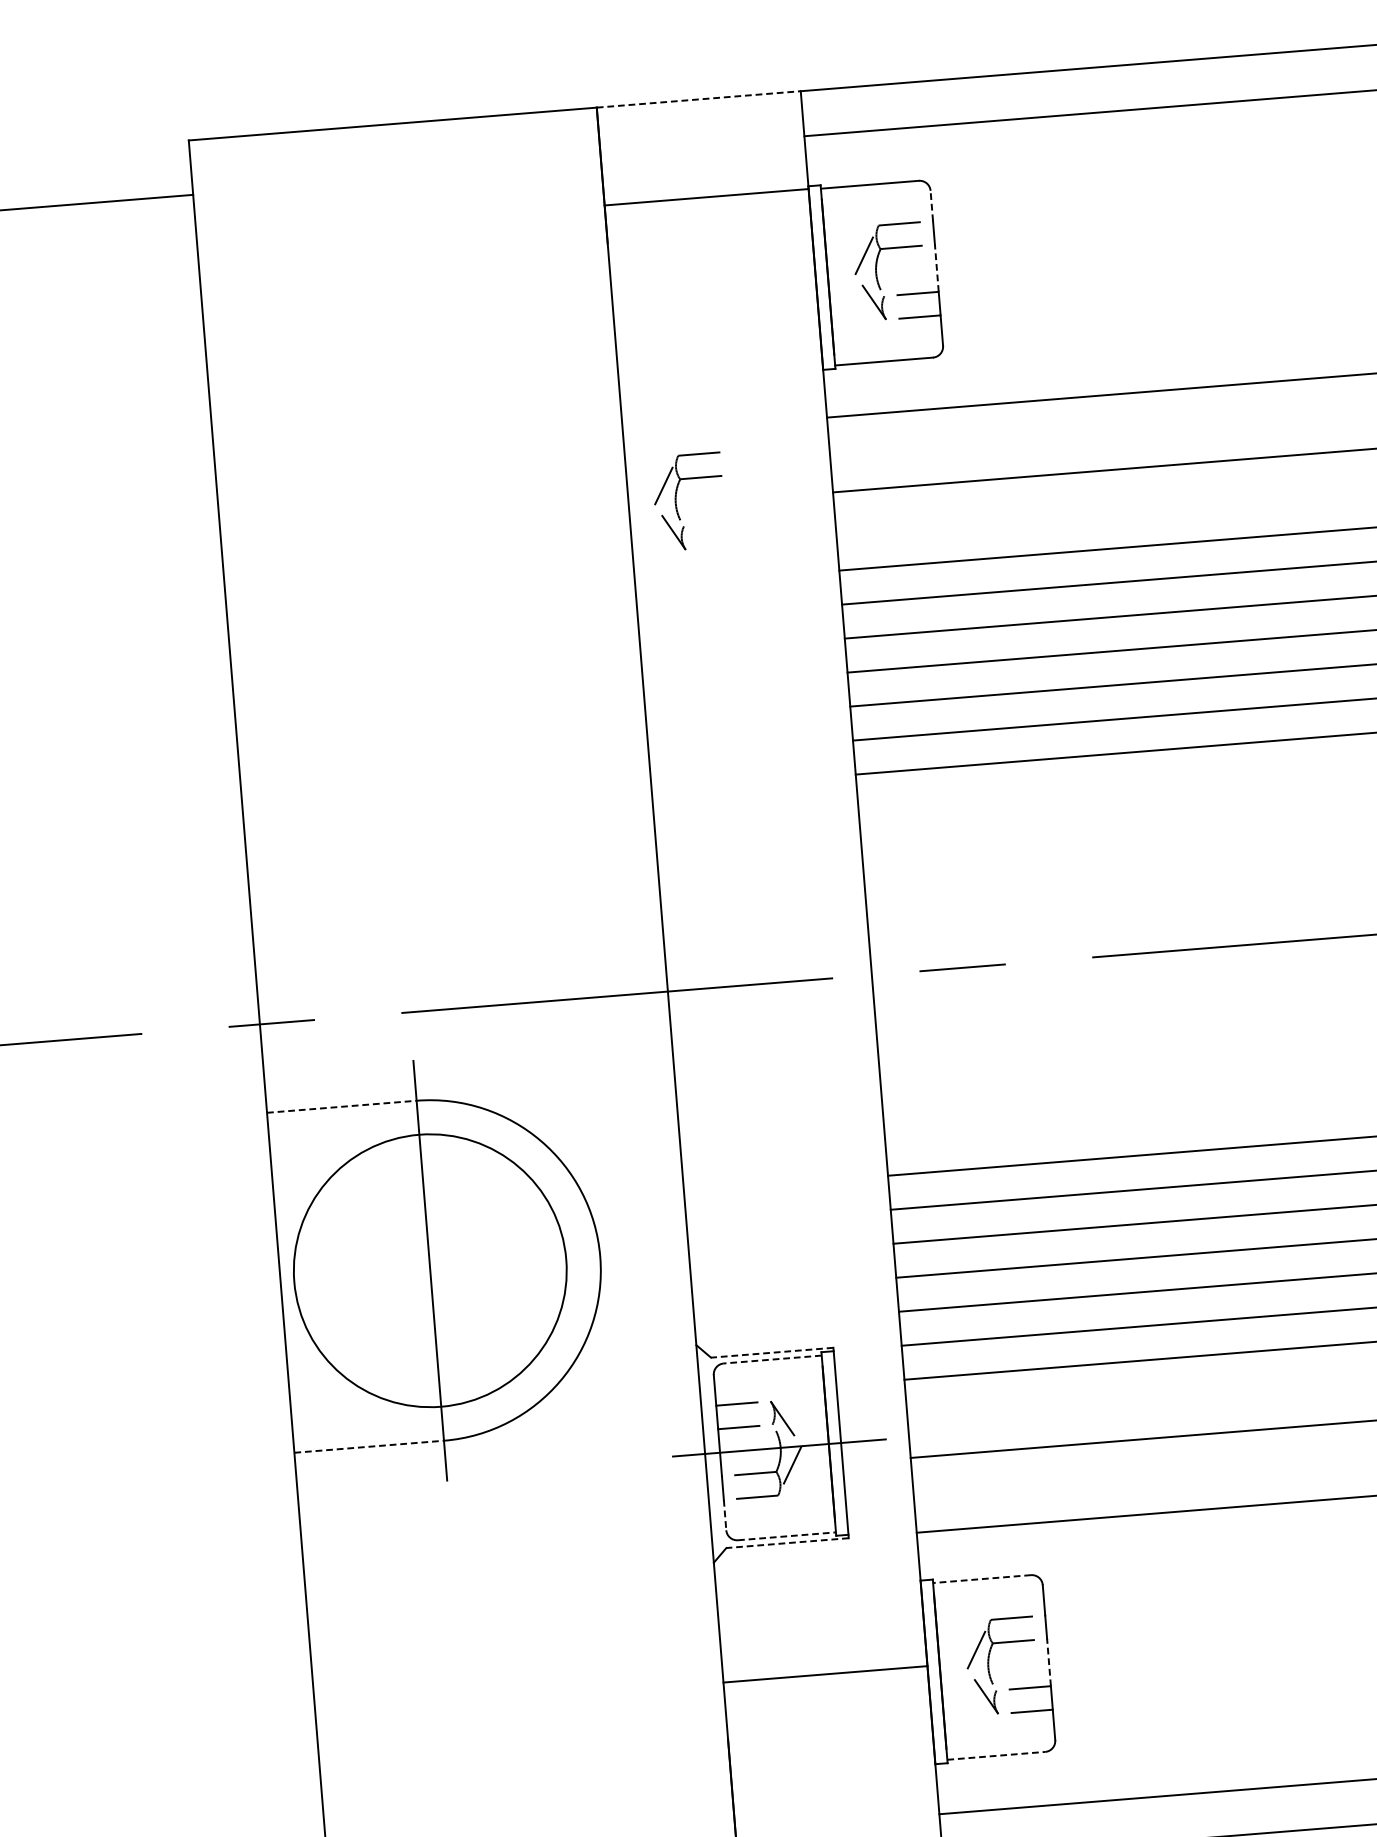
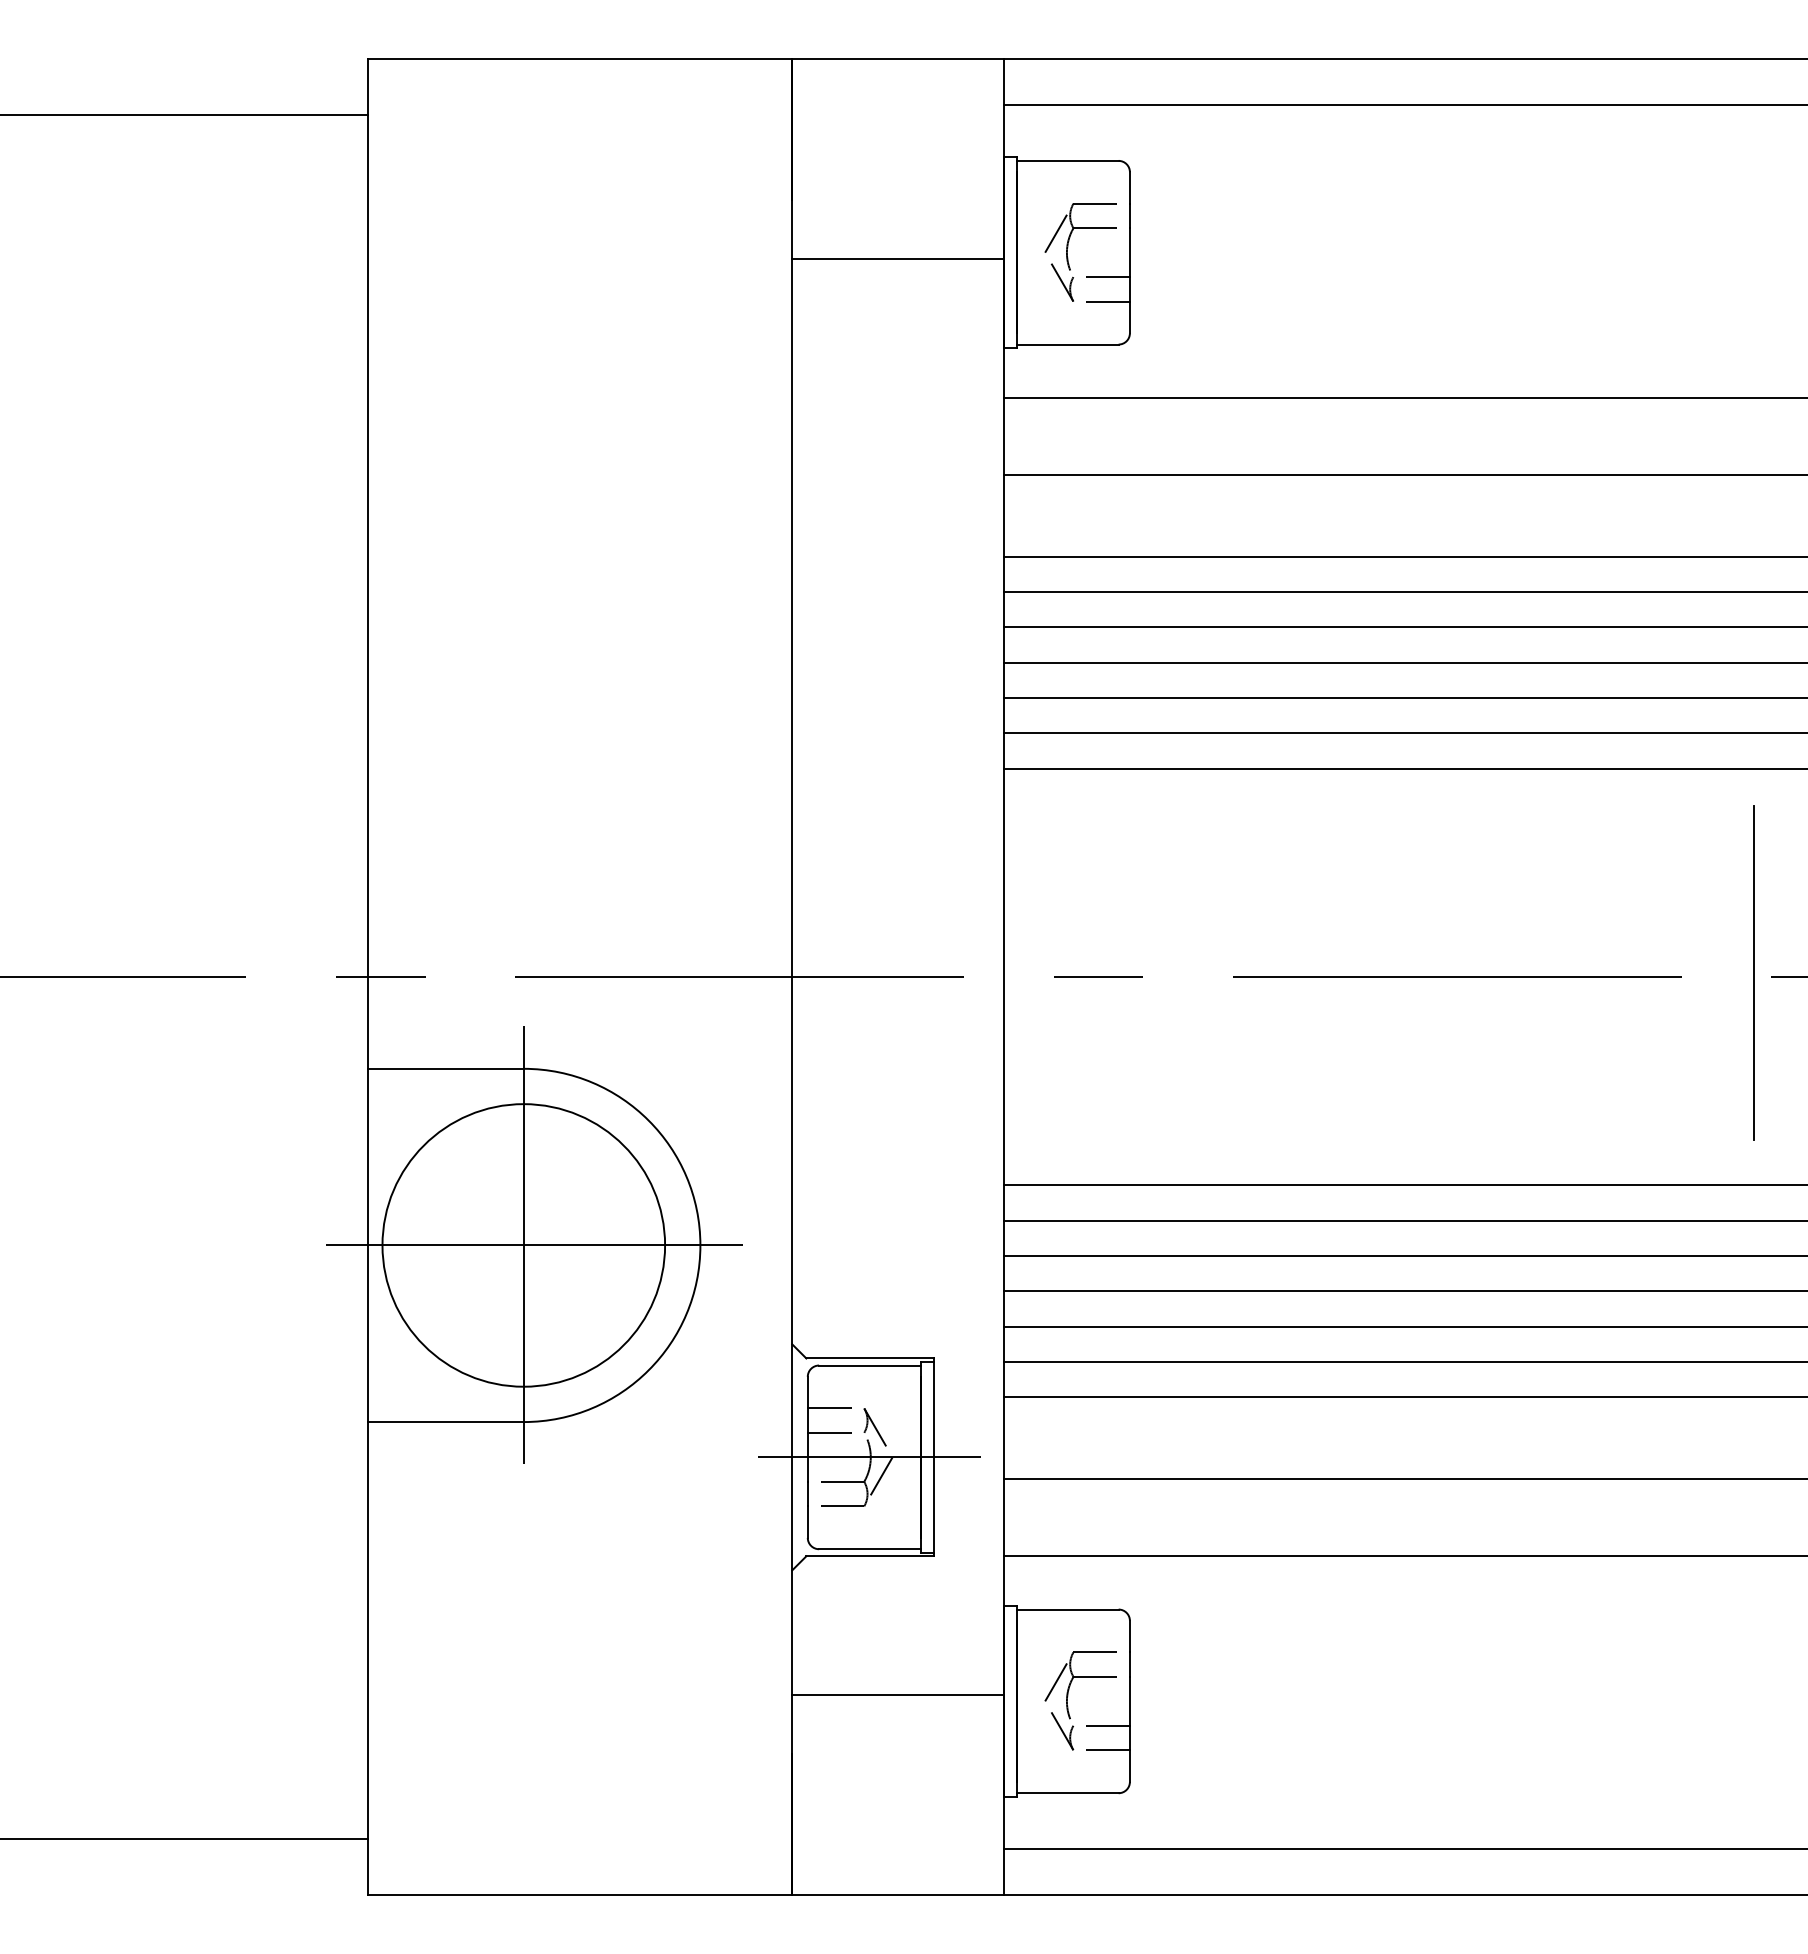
line: (699, 99) -> (898, 58), dashed -> solid
line: (706, 197) -> (898, 259), moved
line: (931, 205) -> (1129, 187), dashed -> solid
line: (936, 268) -> (1129, 252), dashed -> solid
part: (676, 498) -> (842, 468), removed
line: (342, 1106) -> (446, 1068), dashed -> solid
line: (439, 1270) -> (533, 1245), added
line: (771, 1352) -> (869, 1358), dashed -> solid
line: (772, 1359) -> (869, 1365), dashed -> solid
line: (369, 1447) -> (446, 1422), dashed -> solid
line: (724, 1515) -> (807, 1522), dashed -> solid
line: (786, 1536) -> (869, 1549), dashed -> solid
line: (787, 1543) -> (869, 1556), dashed -> solid
line: (981, 1579) -> (1067, 1609), dashed -> solid
line: (1048, 1662) -> (1129, 1701), dashed -> solid
line: (996, 1756) -> (1067, 1793), dashed -> solid

